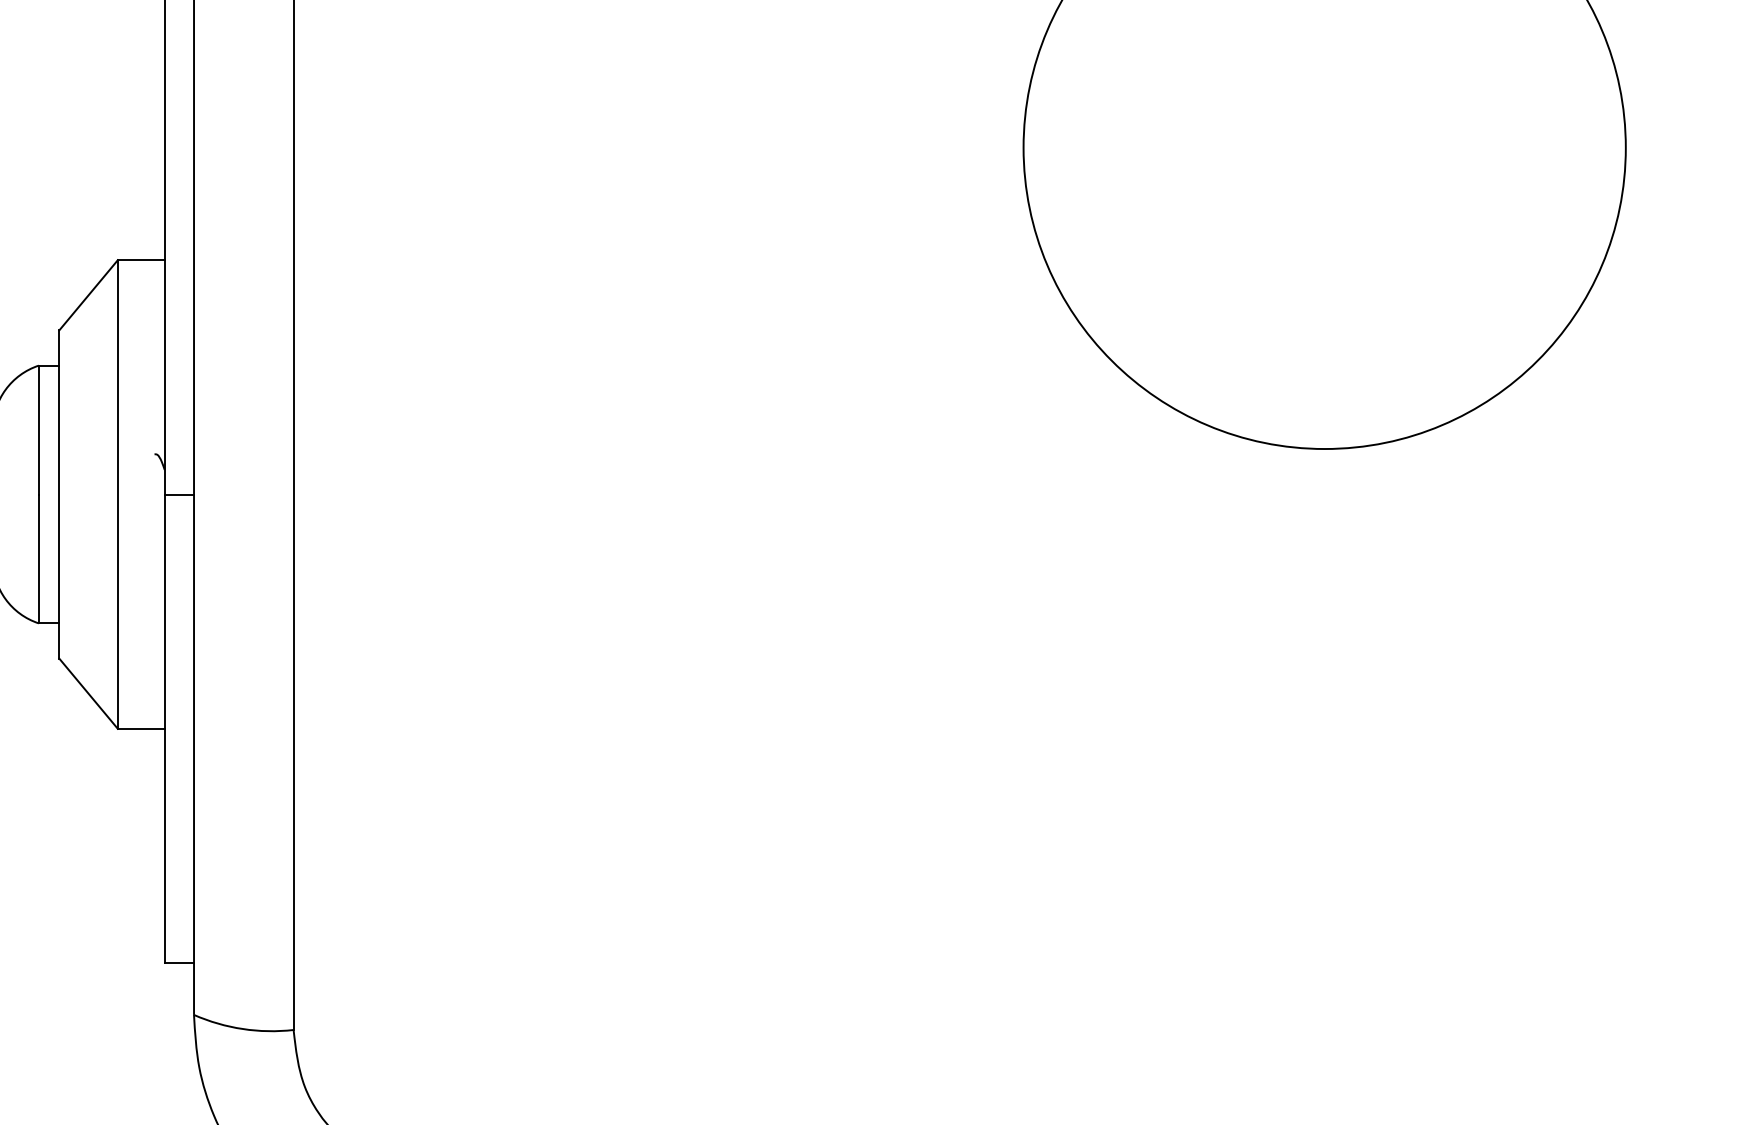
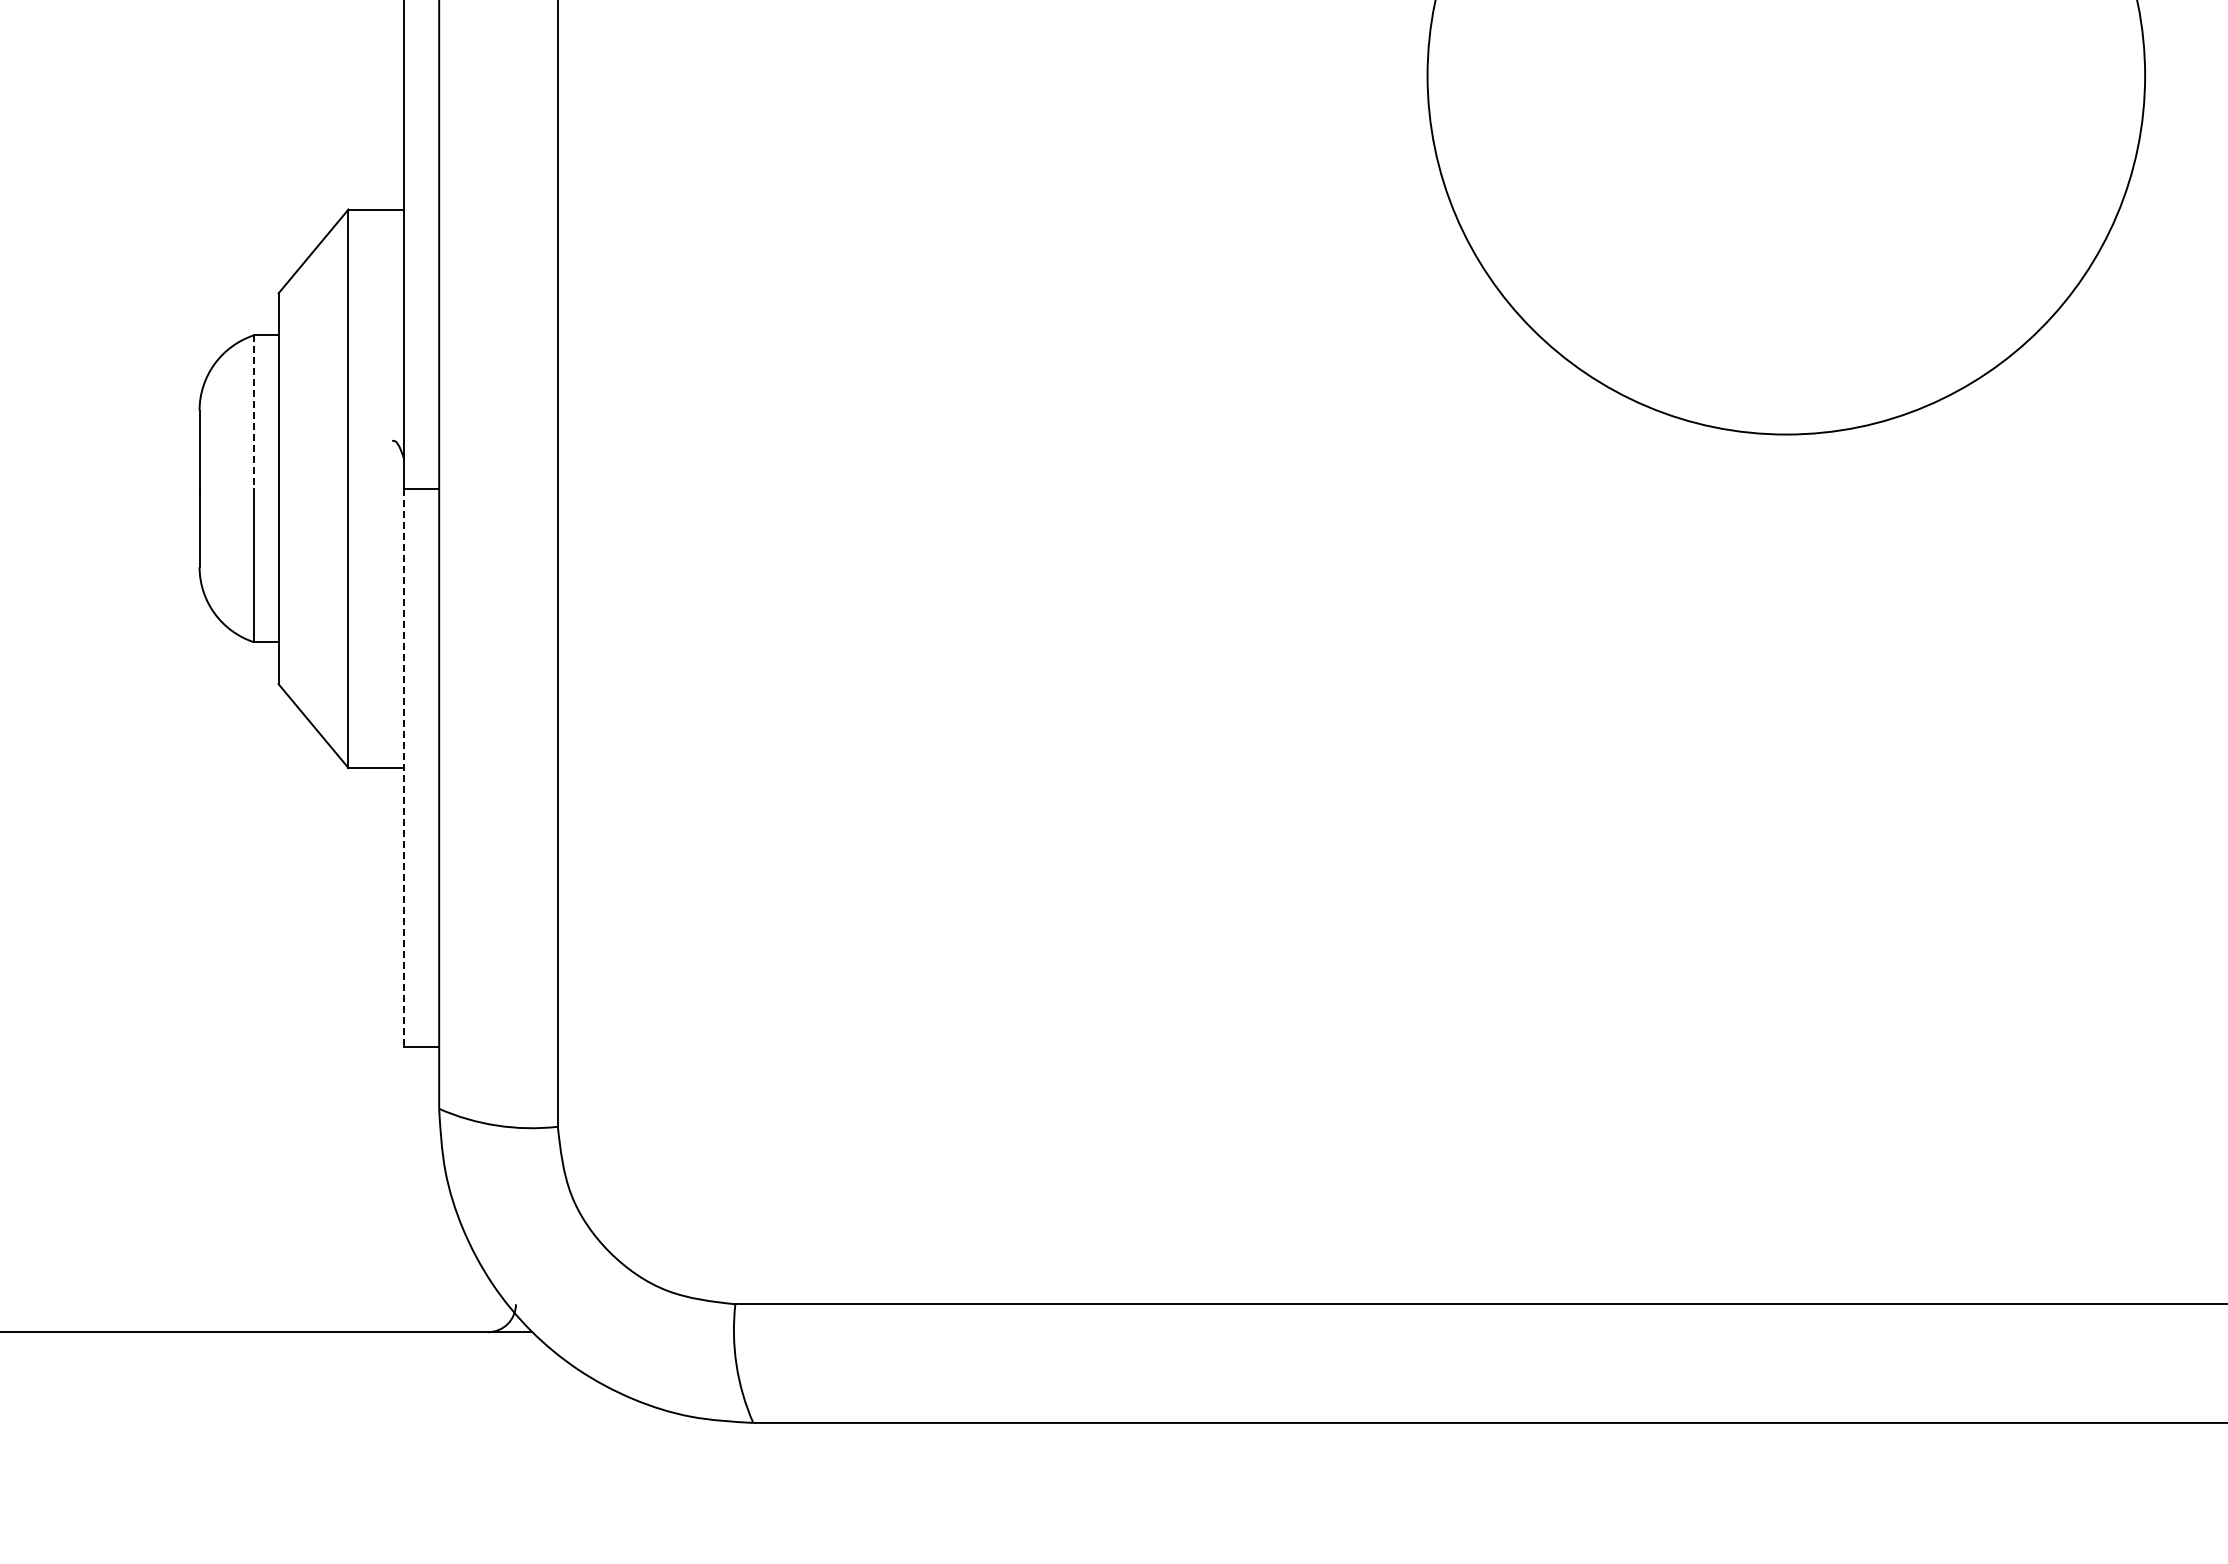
line: (39, 430) -> (254, 412), solid -> dashed
line: (164, 729) -> (404, 768), solid -> dashed

